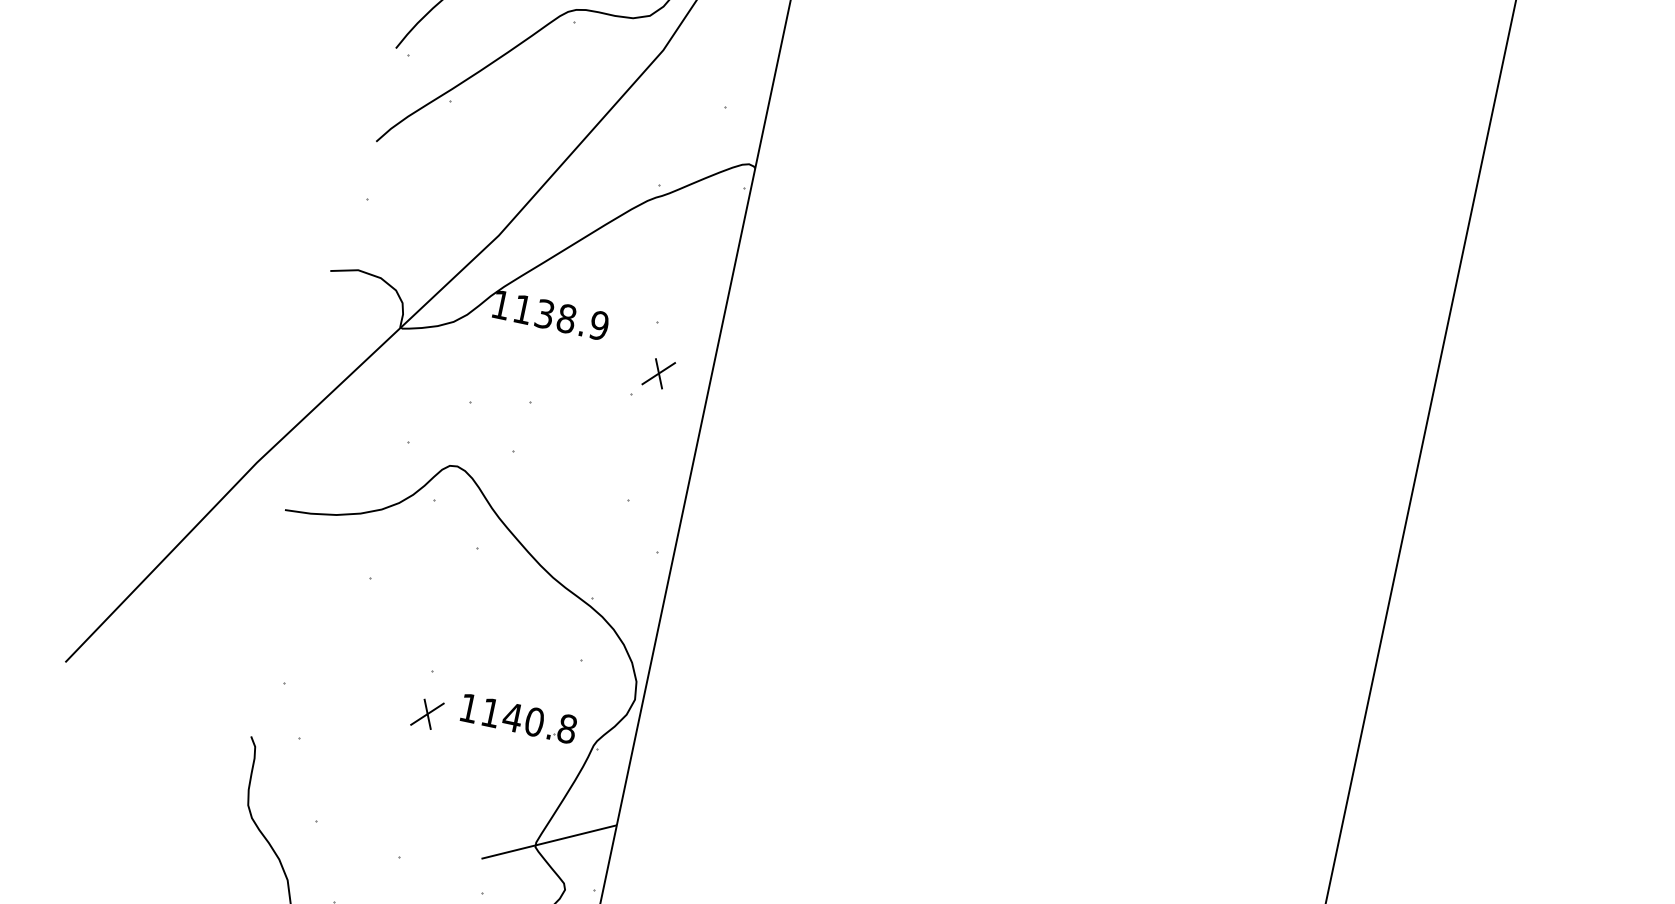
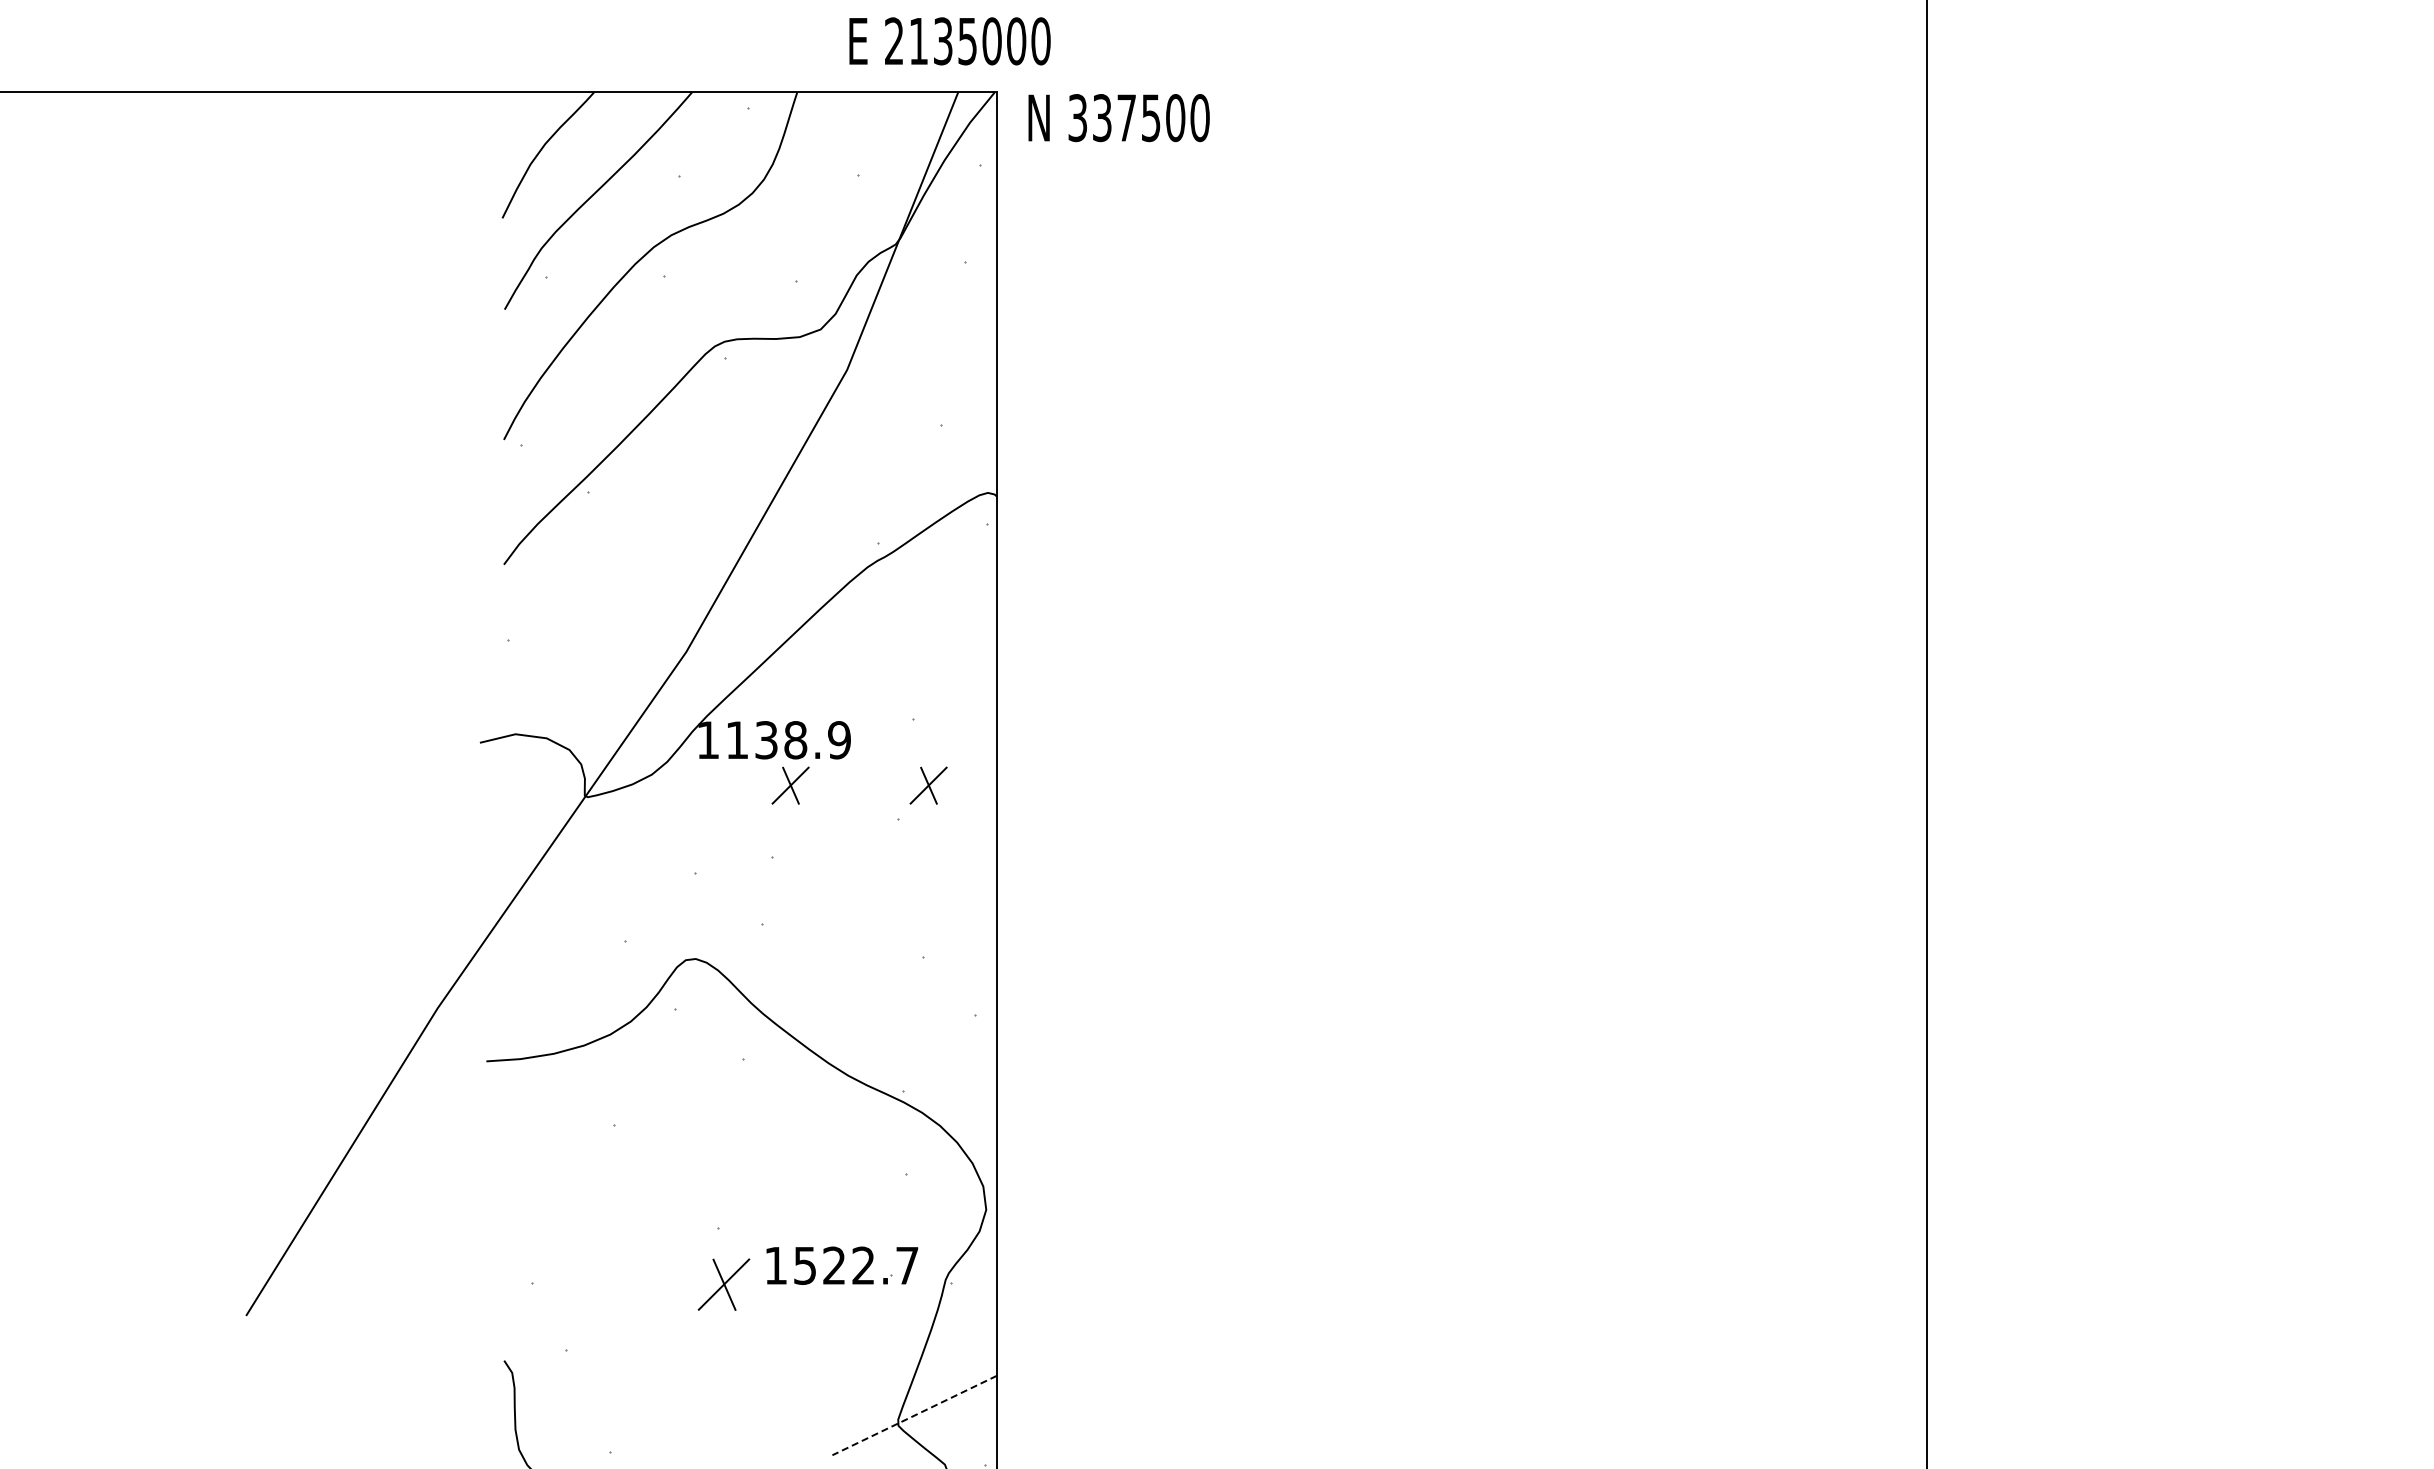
part: (555, 351) -> (790, 785), added
part: (427, 714) -> (724, 1284), size x1.4
text: (529, 720) -> (856, 1265), 1140.8 -> 1522.7
line: (549, 841) -> (914, 1415), solid -> dashed

